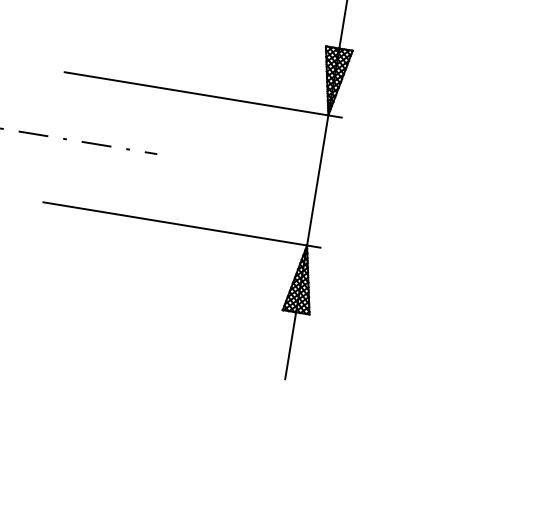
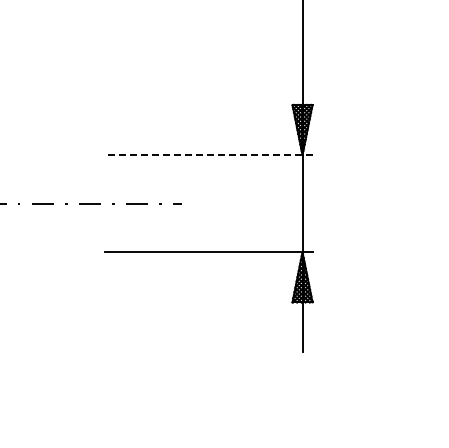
line: (202, 95) -> (208, 155), solid -> dashed

